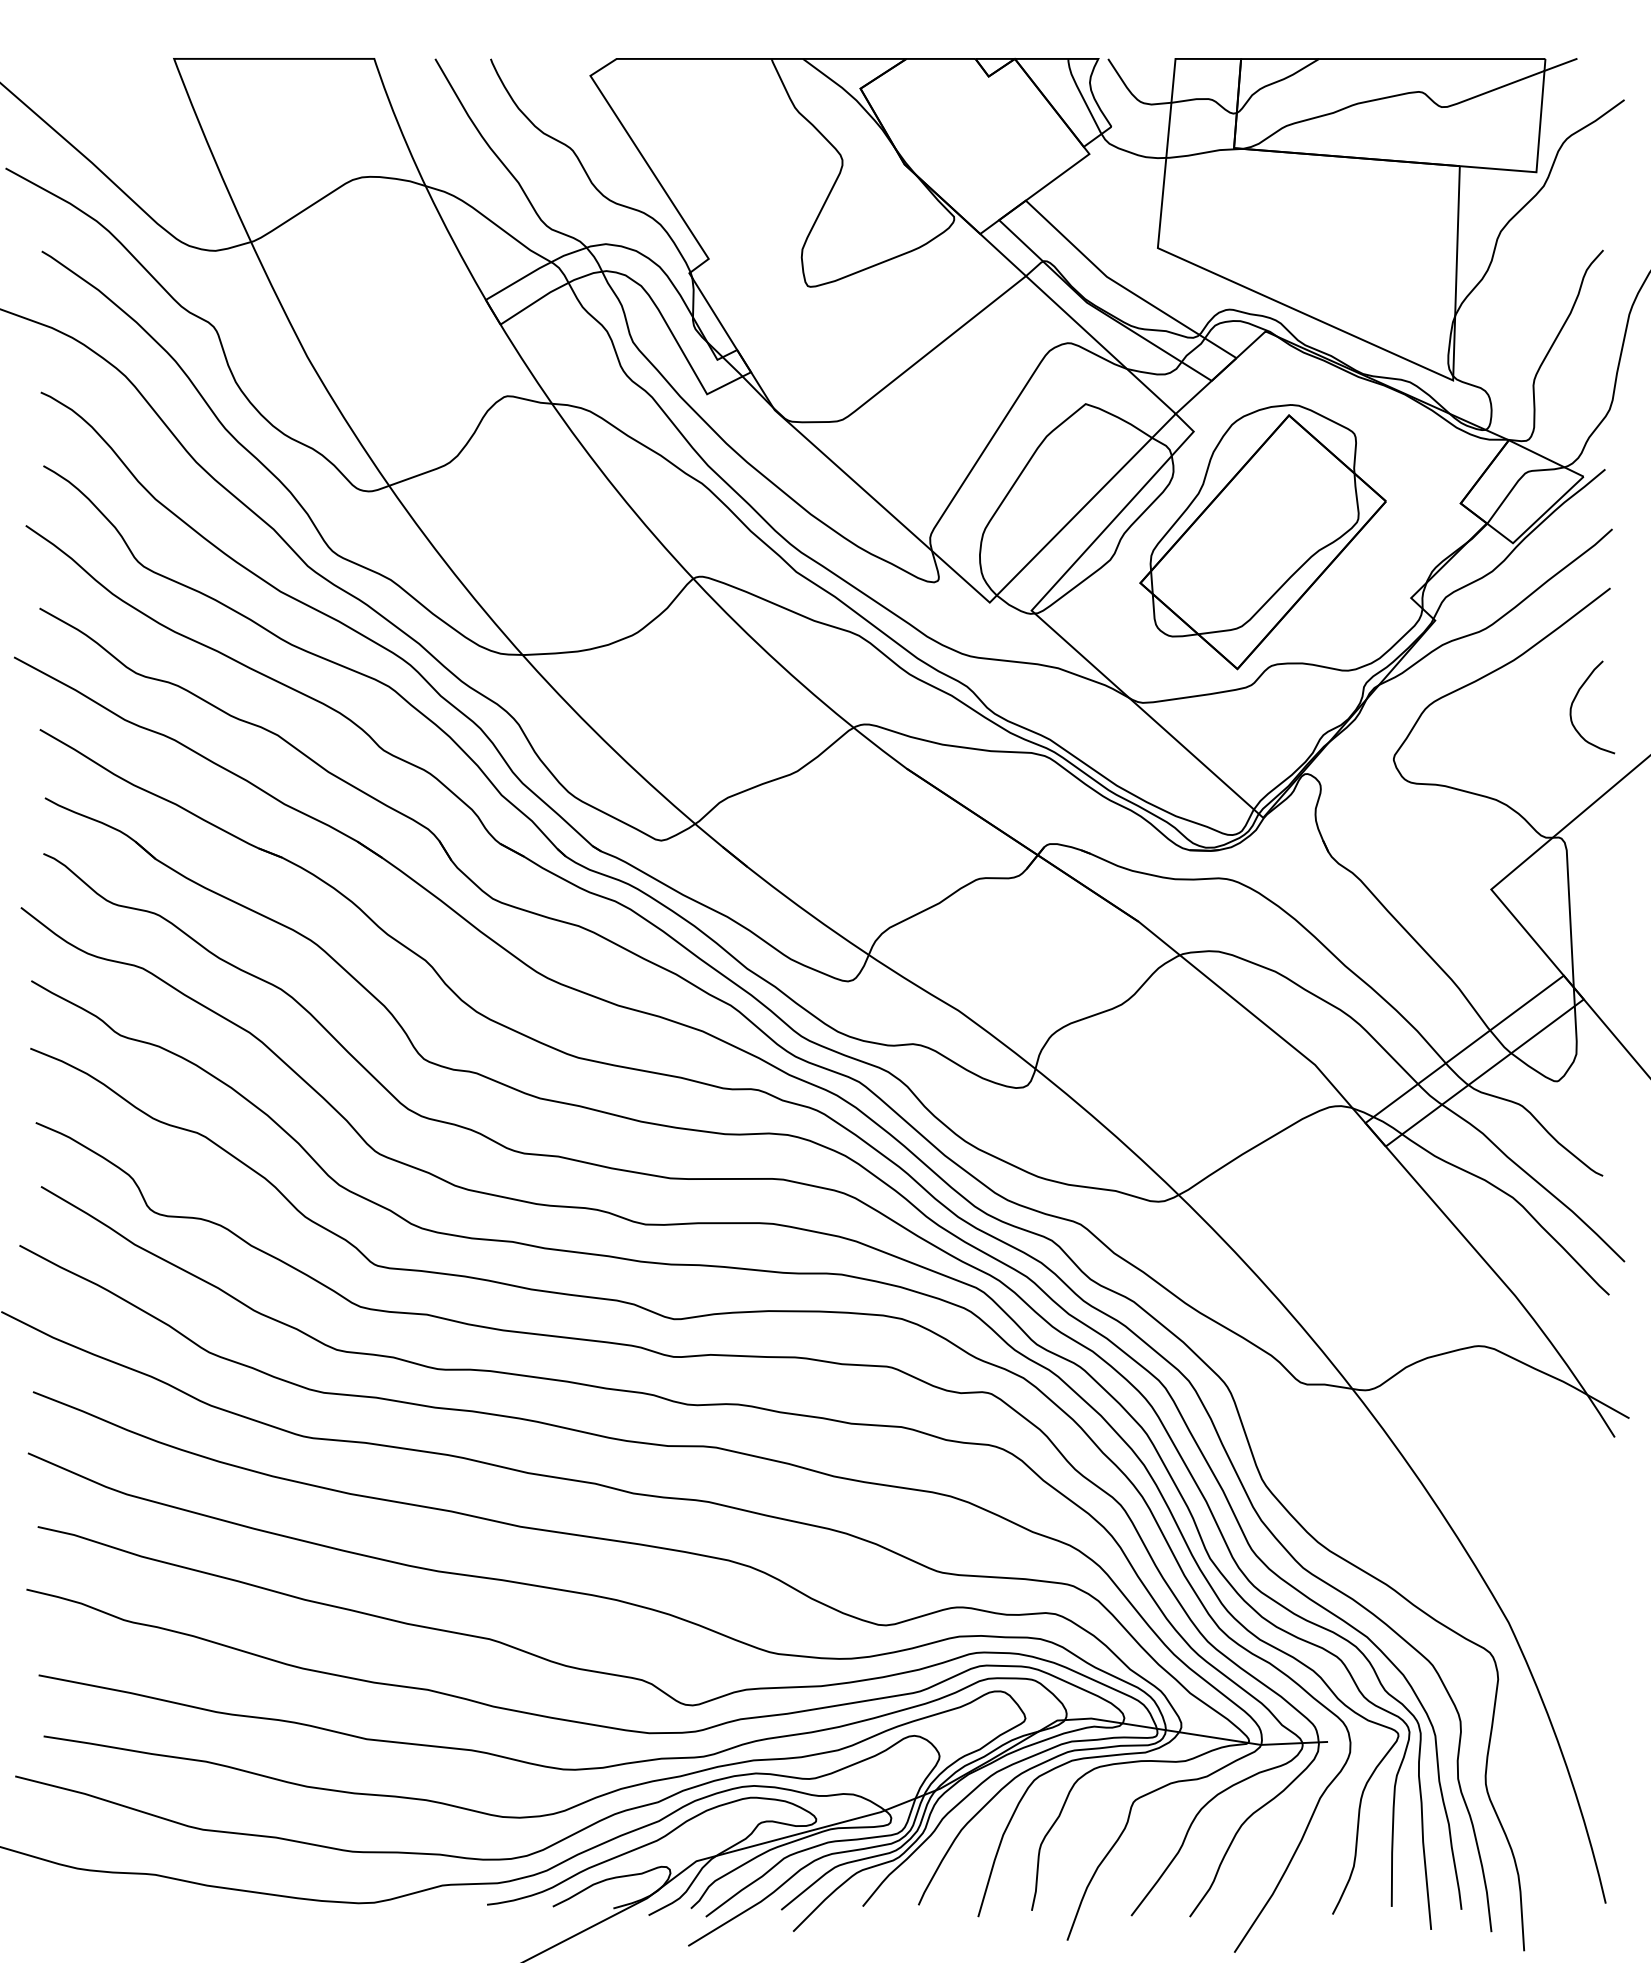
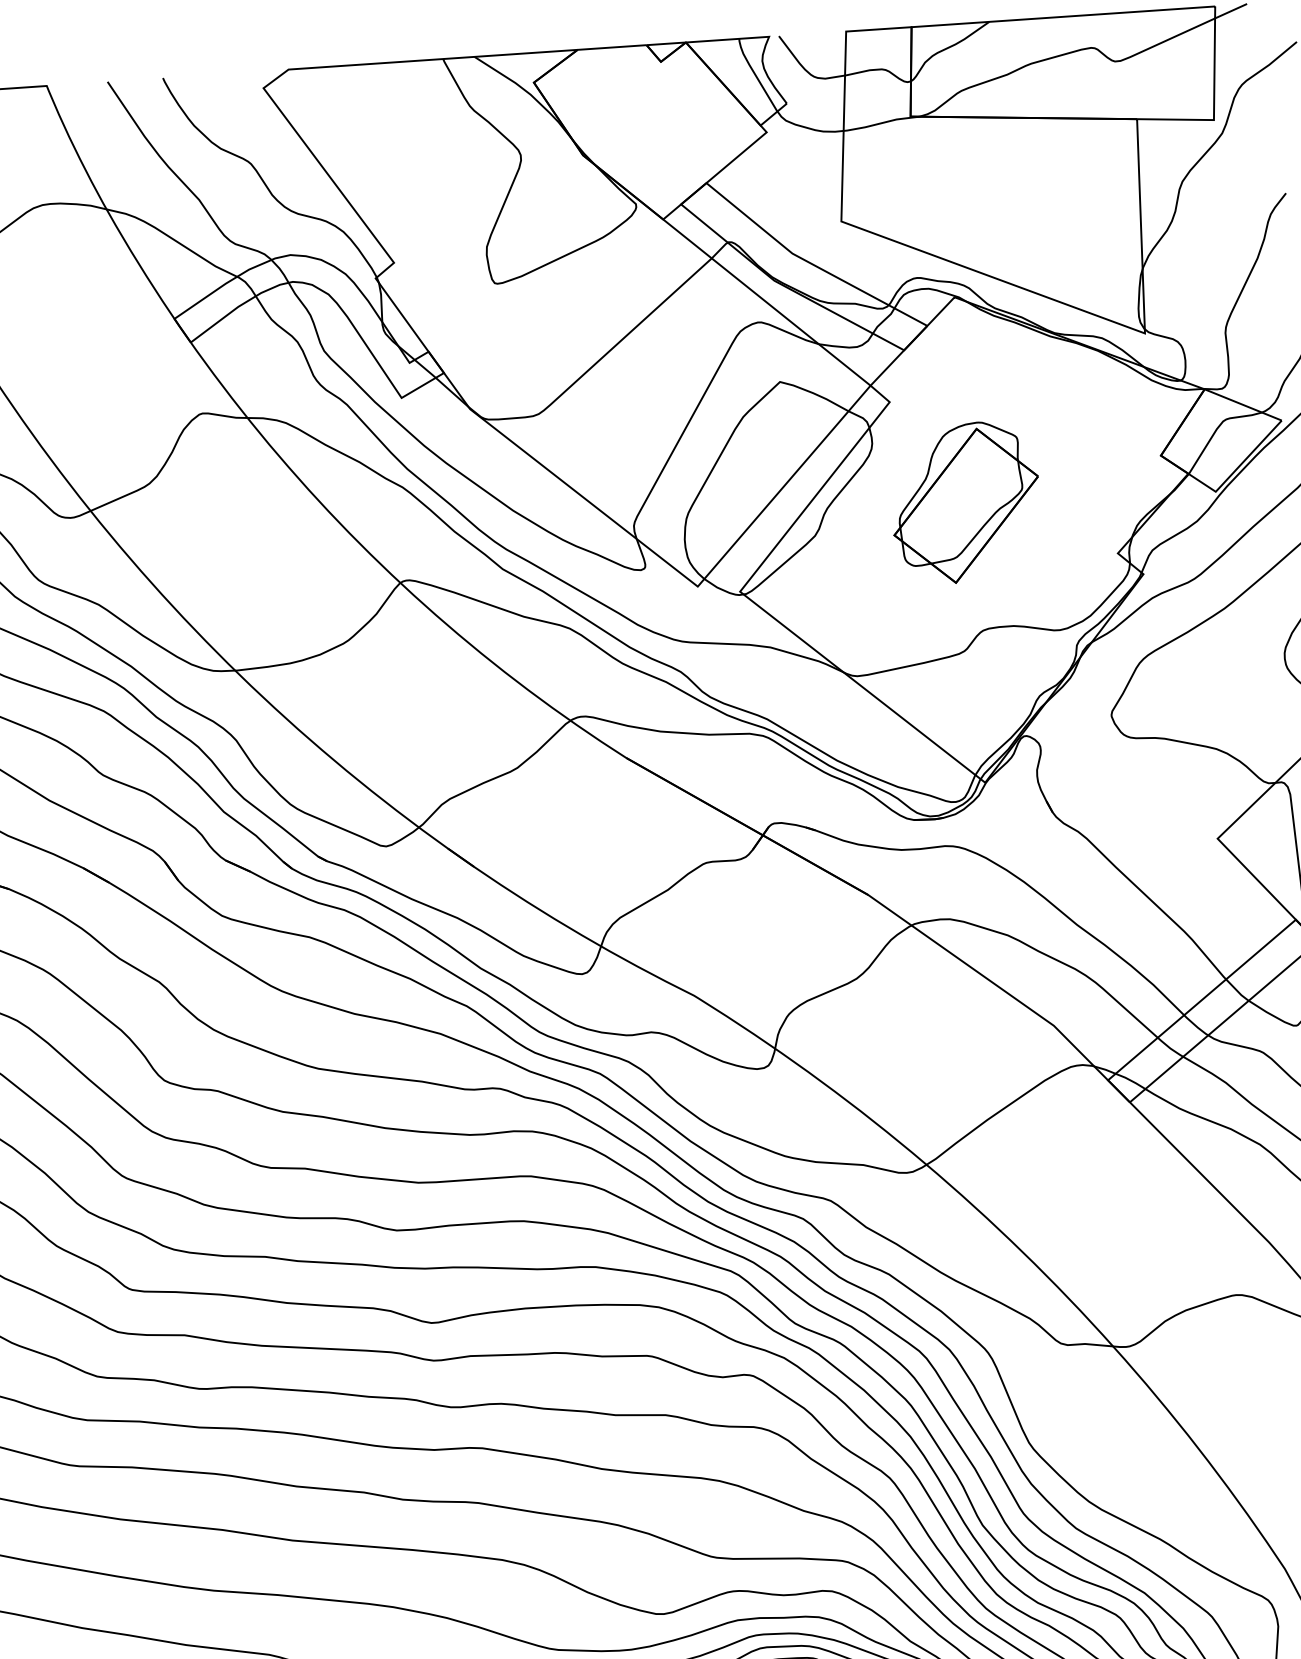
part: (1262, 537) -> (965, 503), size x0.6

